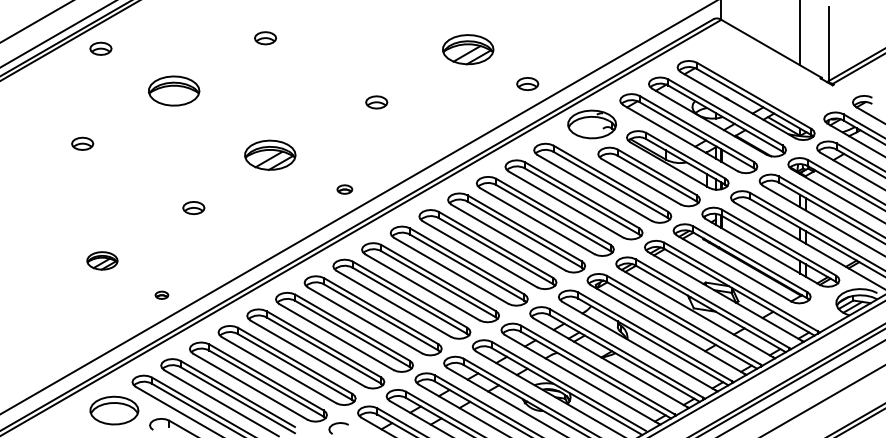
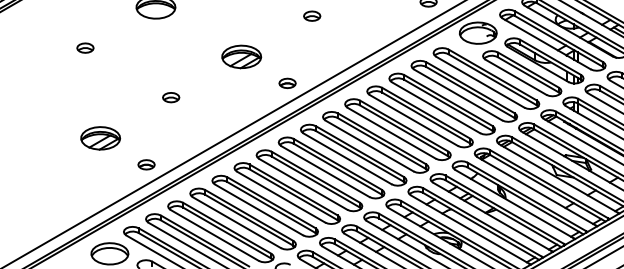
part: (270, 154) -> (241, 56), moved
part: (344, 189) -> (287, 83), size x1.43
part: (102, 260) -> (100, 138), size x1.67
part: (161, 295) -> (146, 165), size x1.67

